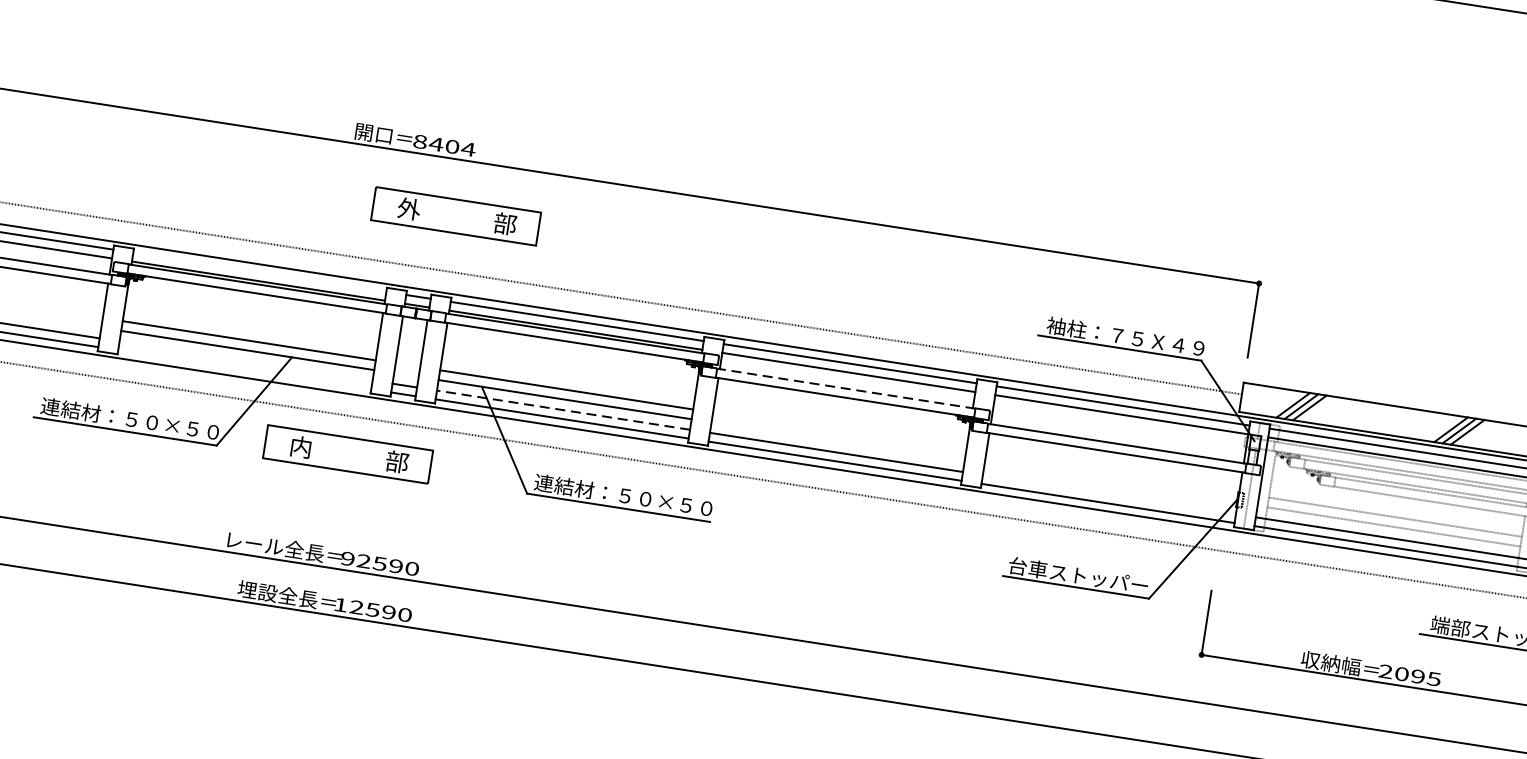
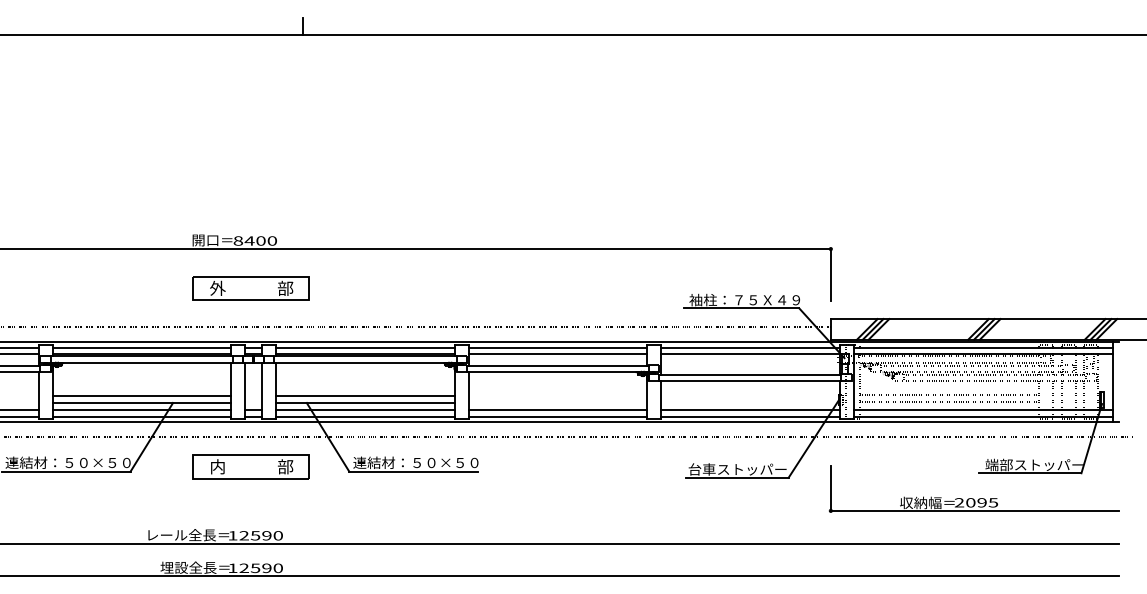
text: (468, 148) -> (272, 240), 8404 -> 8400
part: (455, 216) -> (250, 288), moved
line: (259, 271) -> (141, 347), added
line: (245, 361) -> (141, 410), added
line: (244, 369) -> (141, 416), added
line: (845, 388) -> (557, 365), dashed -> solid
line: (563, 410) -> (365, 410), dashed -> solid
part: (347, 453) -> (250, 466), moved
line: (1109, 494) -> (750, 410), added
text: (347, 558) -> (232, 535), 92590 -> 12590

